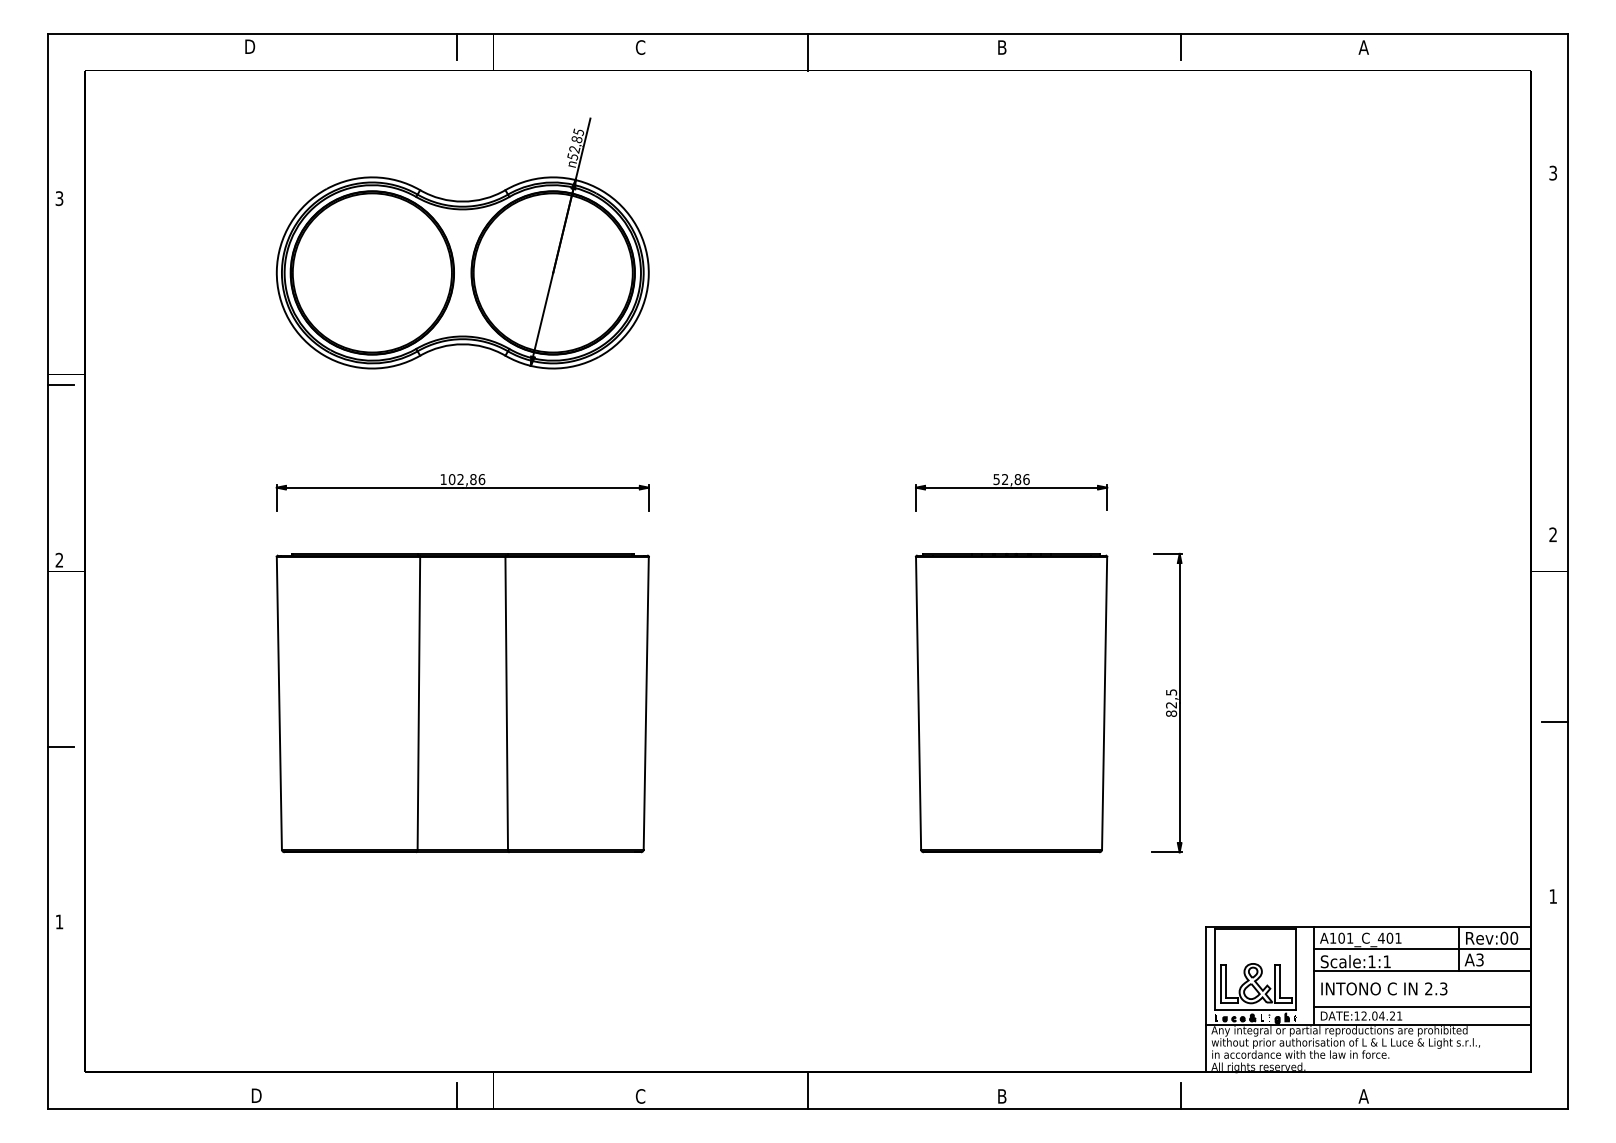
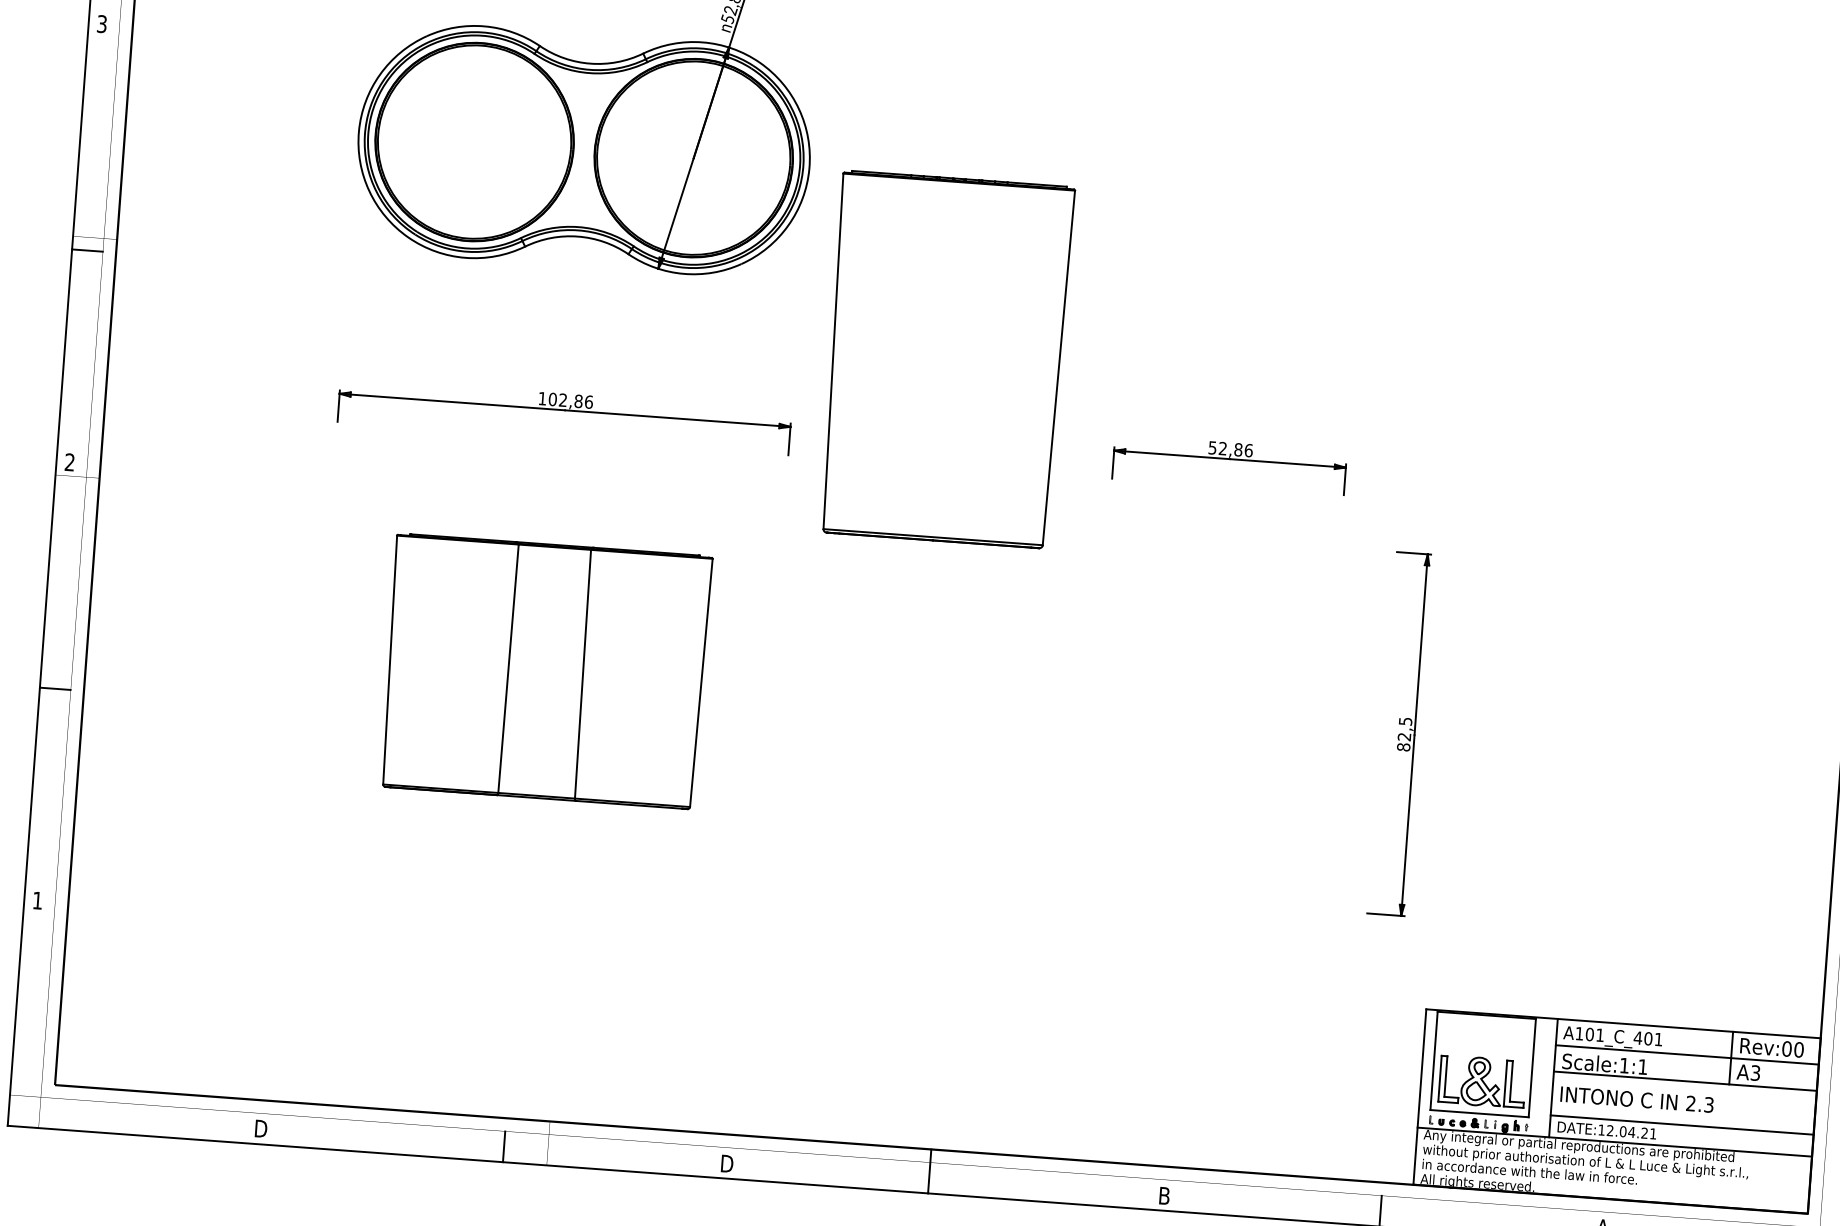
part: (462, 703) -> (545, 671), size x0.7
part: (1011, 703) -> (946, 360), moved
text: (640, 1096) -> (726, 1163), C -> D

